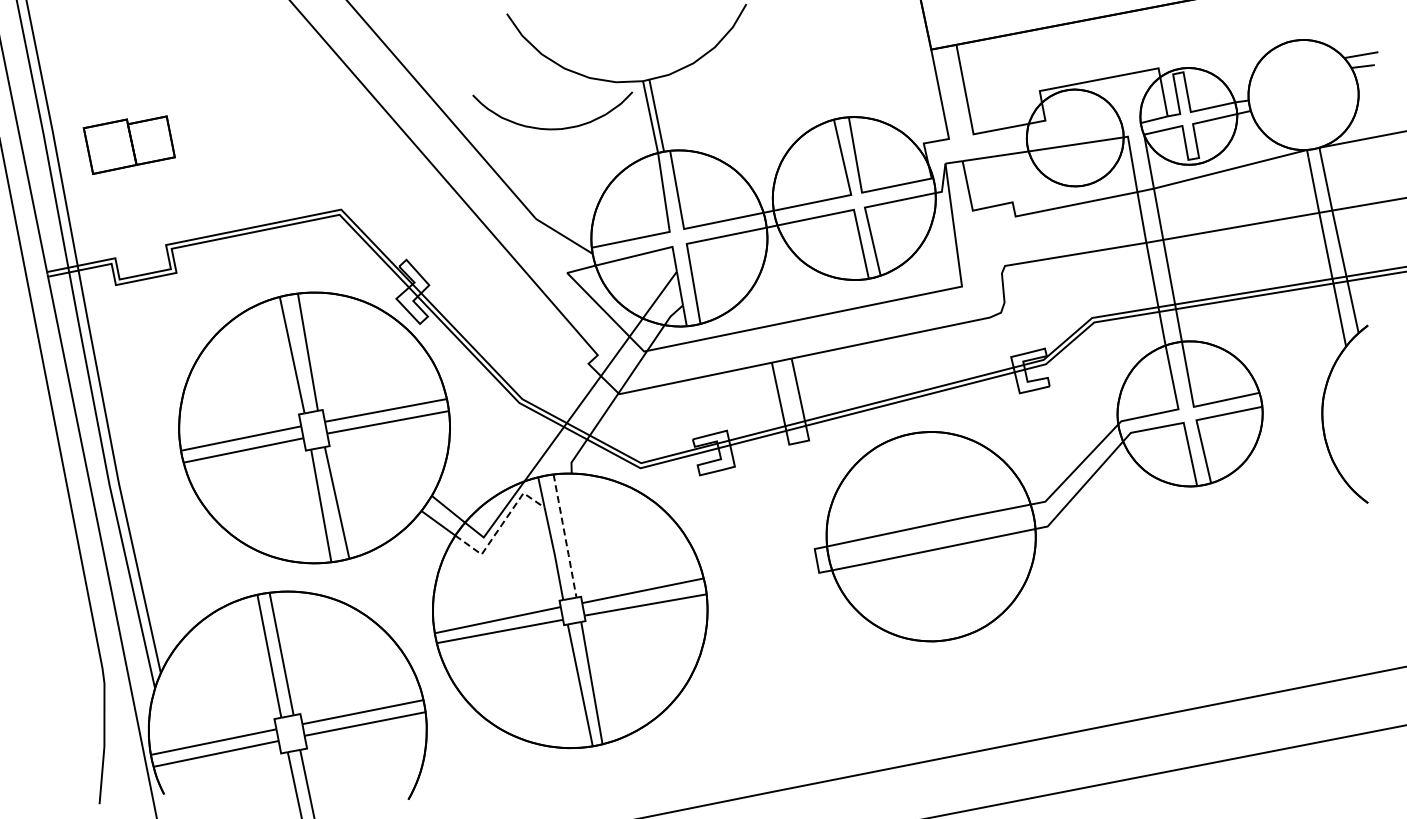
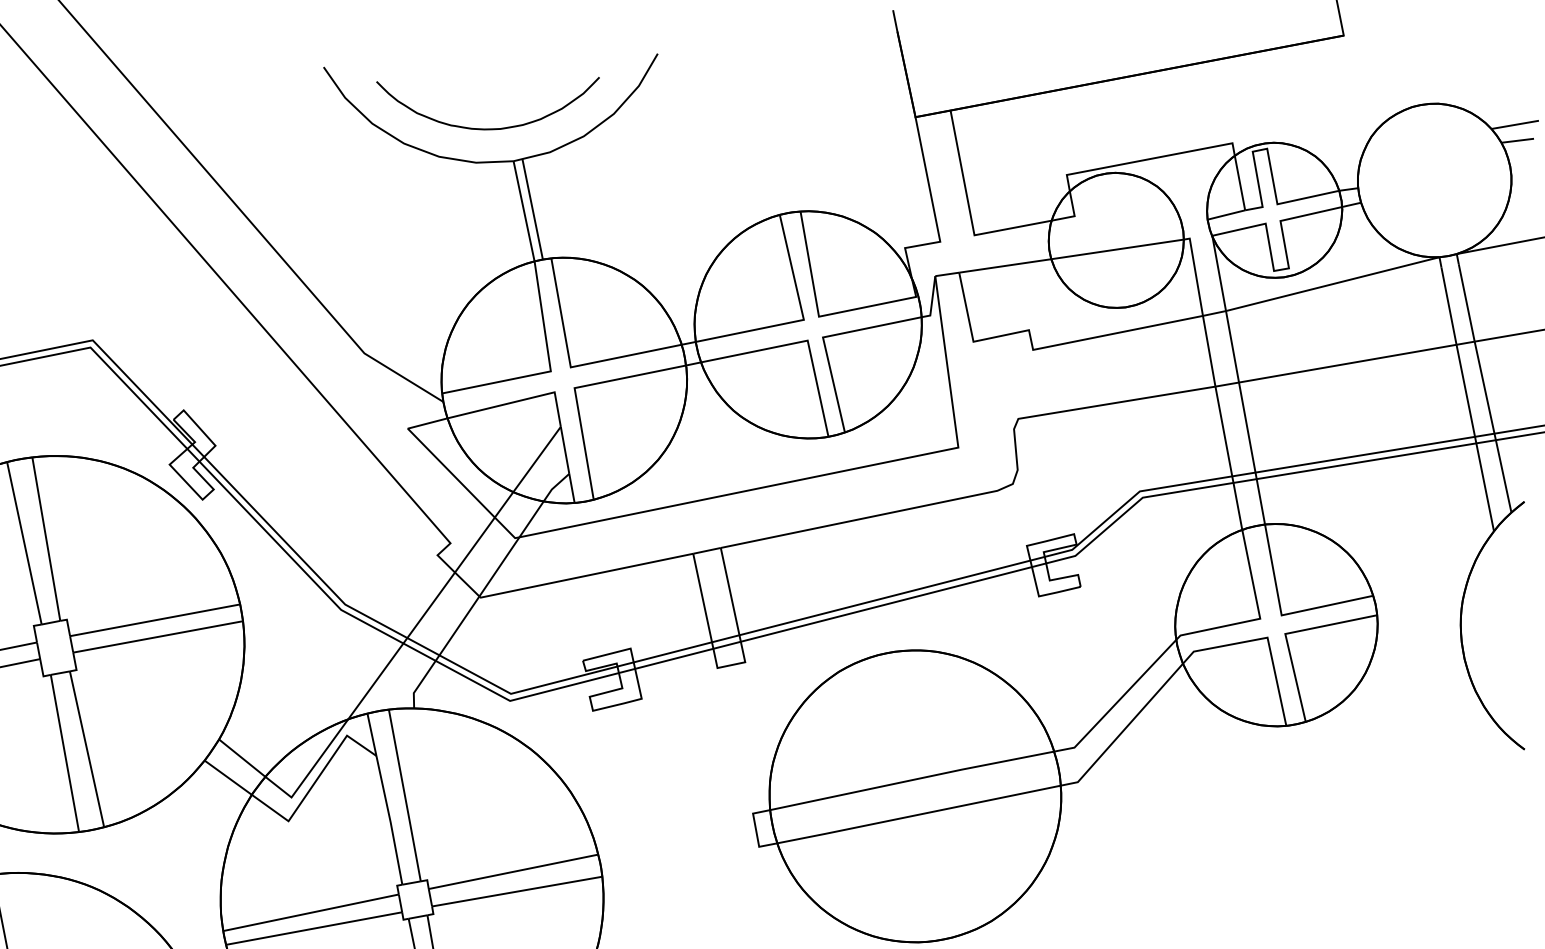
curve: (552, 128) -> (487, 128), moved
line: (500, 526) -> (314, 782), dashed -> solid
line: (565, 536) -> (405, 796), dashed -> solid

